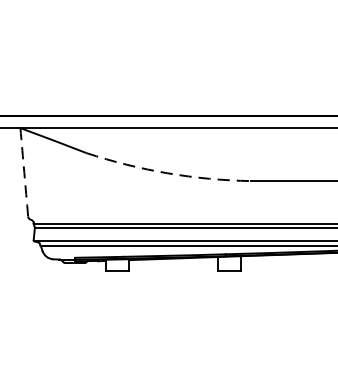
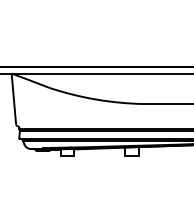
arc: (23, 173) -> (13, 99), dashed -> solid
arc: (168, 173) -> (96, 99), dashed -> solid

